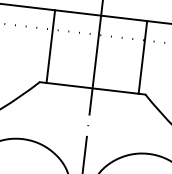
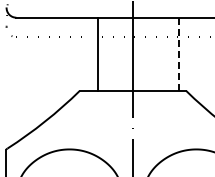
line: (50, 45) -> (97, 53), moved
line: (143, 57) -> (179, 54), solid -> dashed

